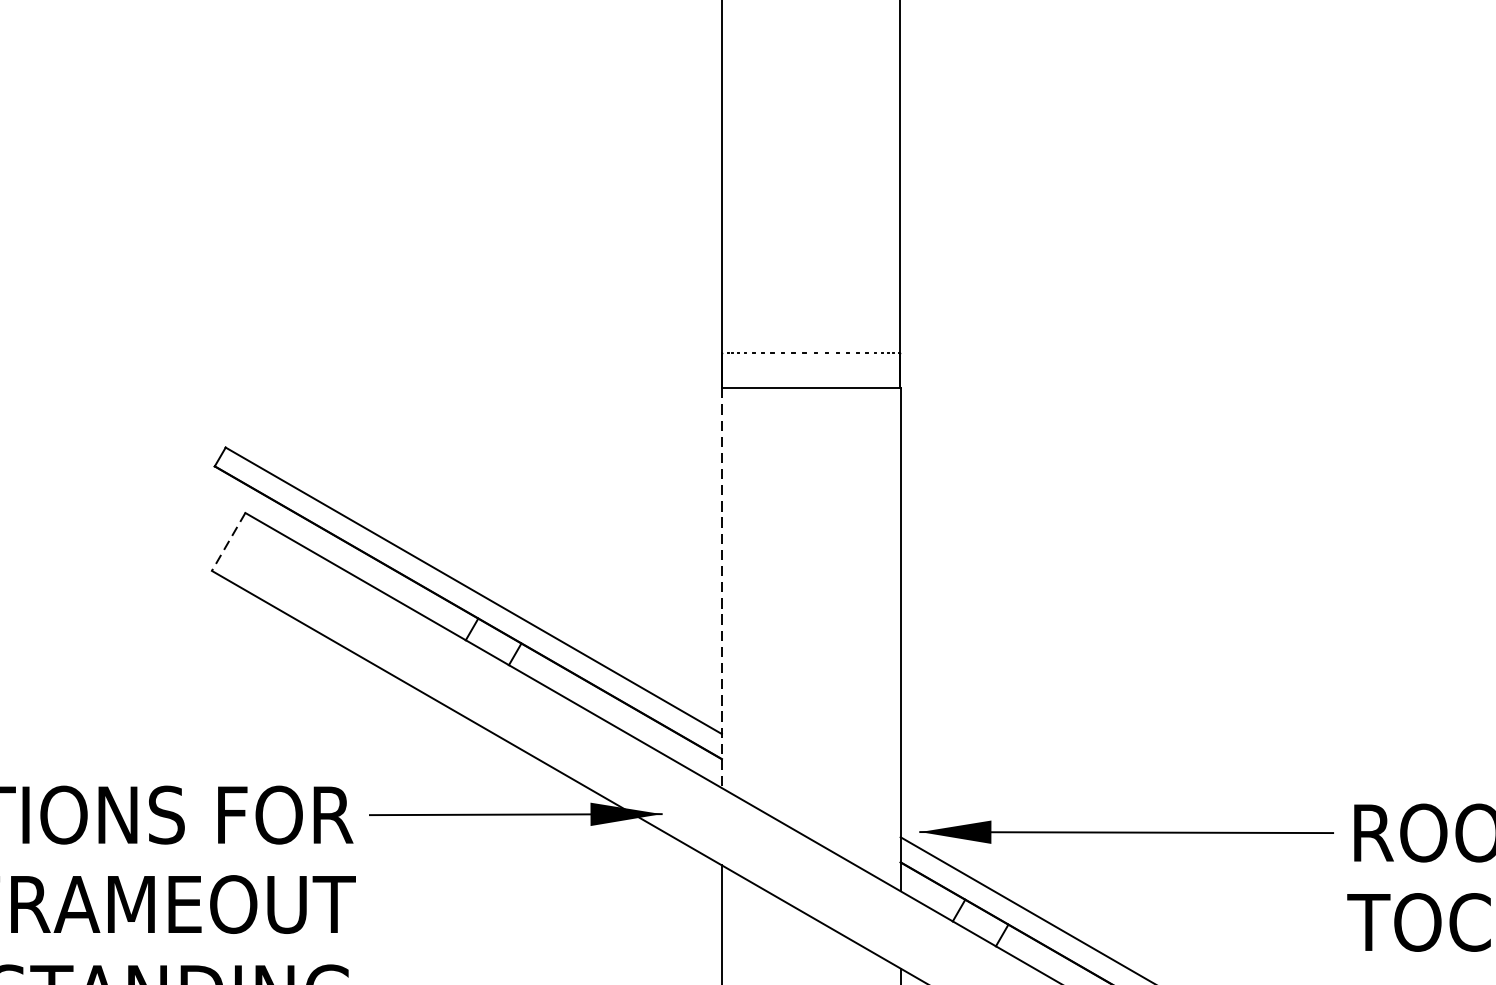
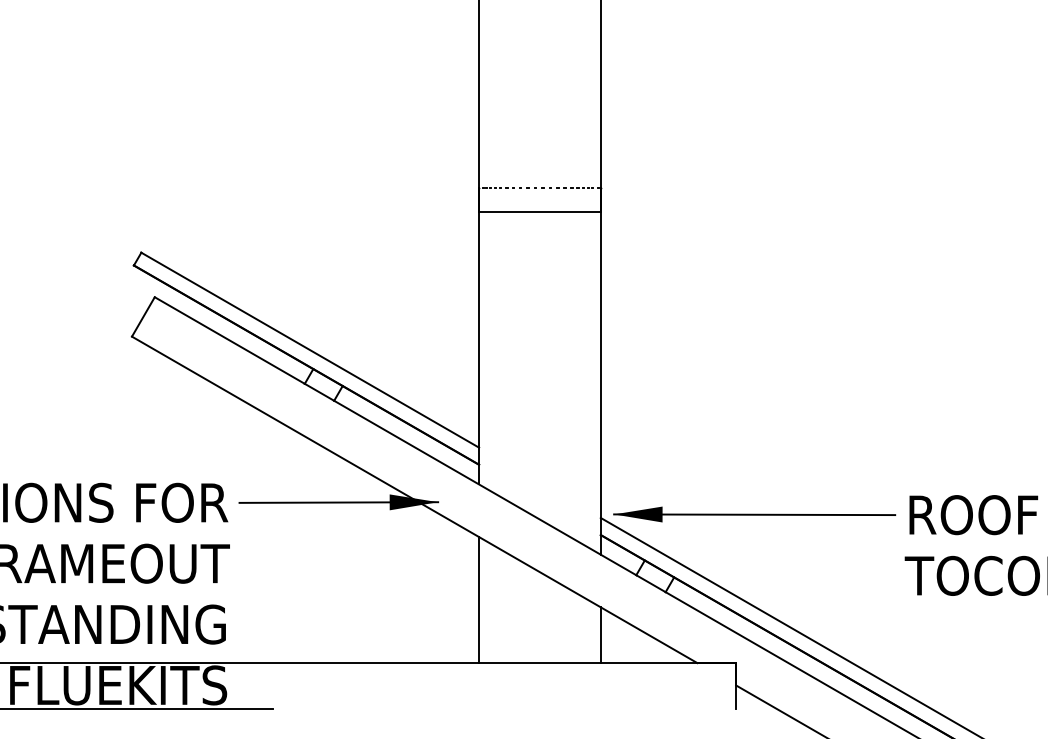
line: (228, 541) -> (143, 316), dashed -> solid
line: (722, 588) -> (479, 348), dashed -> solid

